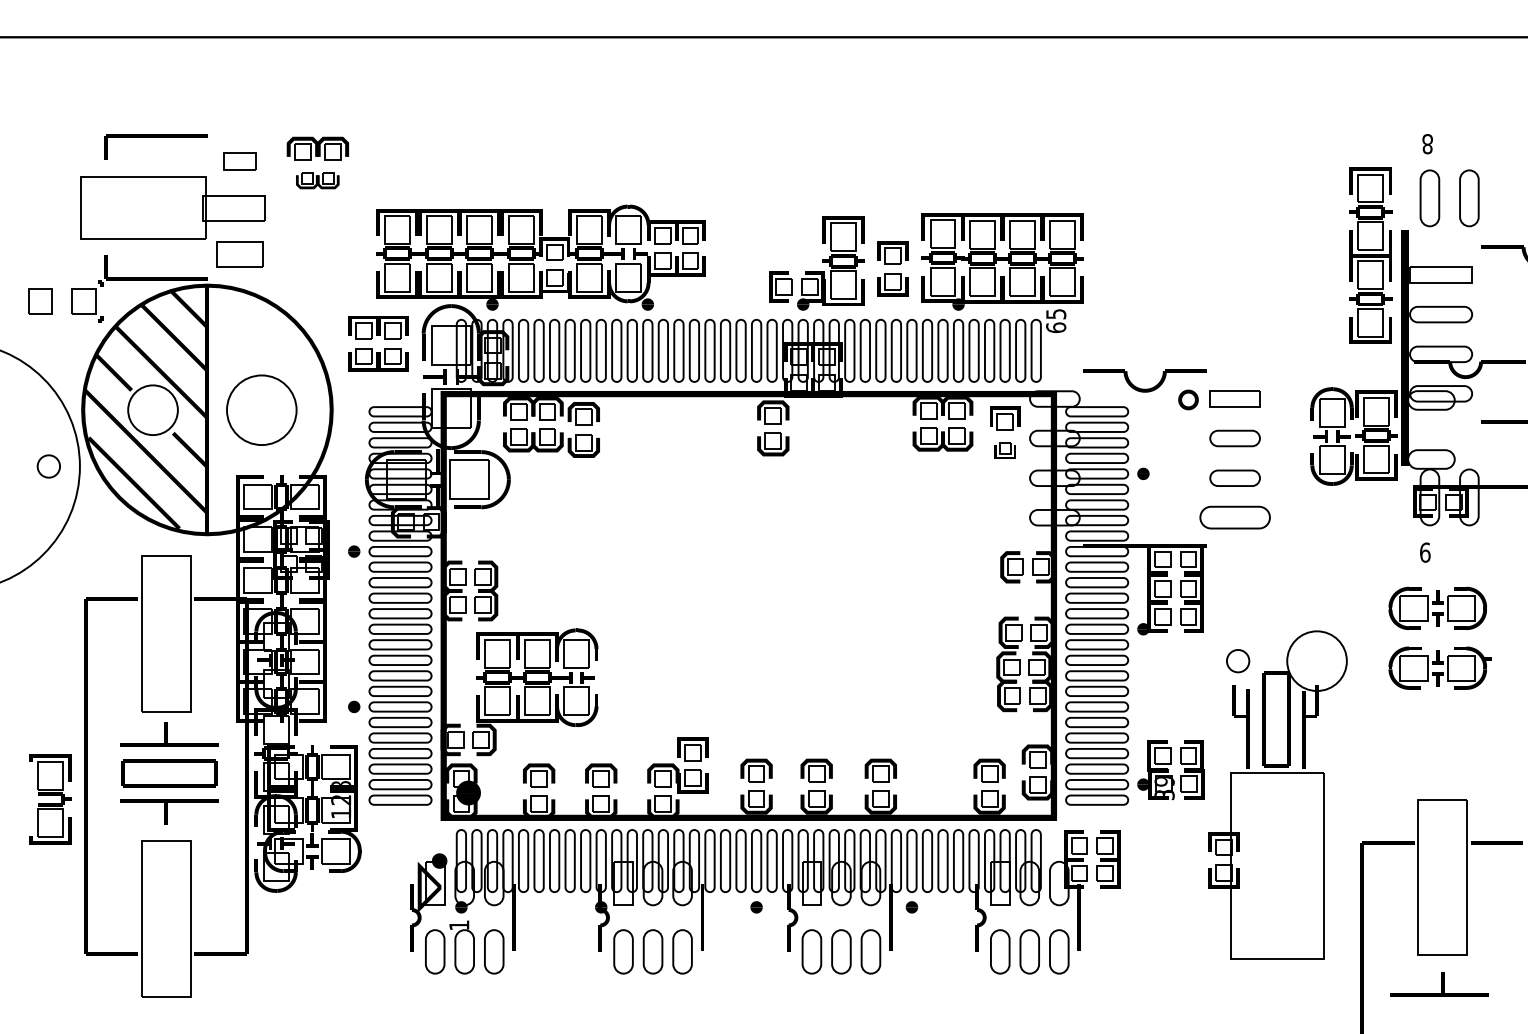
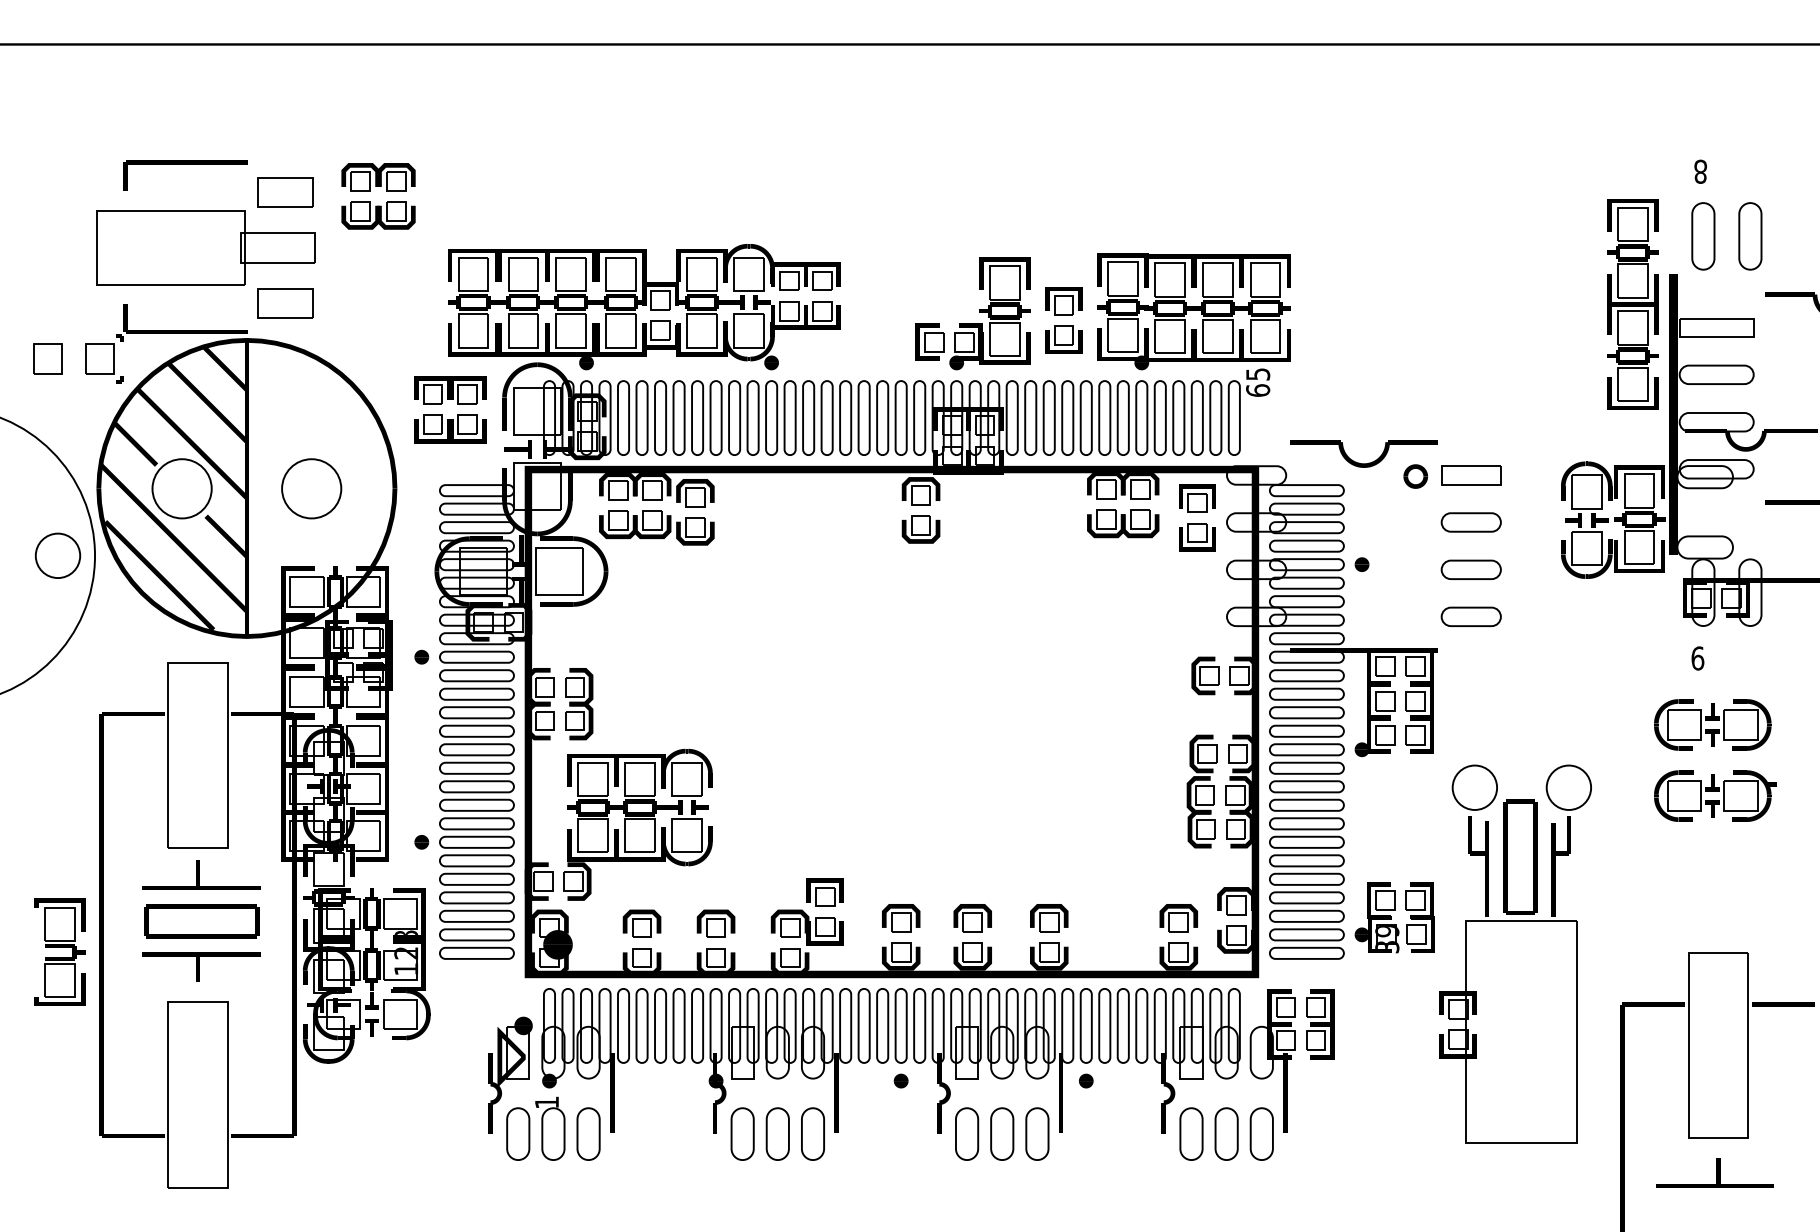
part: (239, 161) -> (285, 192), size x1.43
part: (317, 180) -> (378, 215), size x1.43
circle: (261, 410) -> (311, 489), size x0.71
part: (1005, 450) -> (1197, 536), size x1.43
circle: (48, 466) -> (57, 555), size x1.67
part: (1234, 517) -> (1470, 616), size x0.71
circle: (1237, 660) -> (1474, 786), size x1.67
circle: (1316, 660) -> (1568, 786), size x0.62

